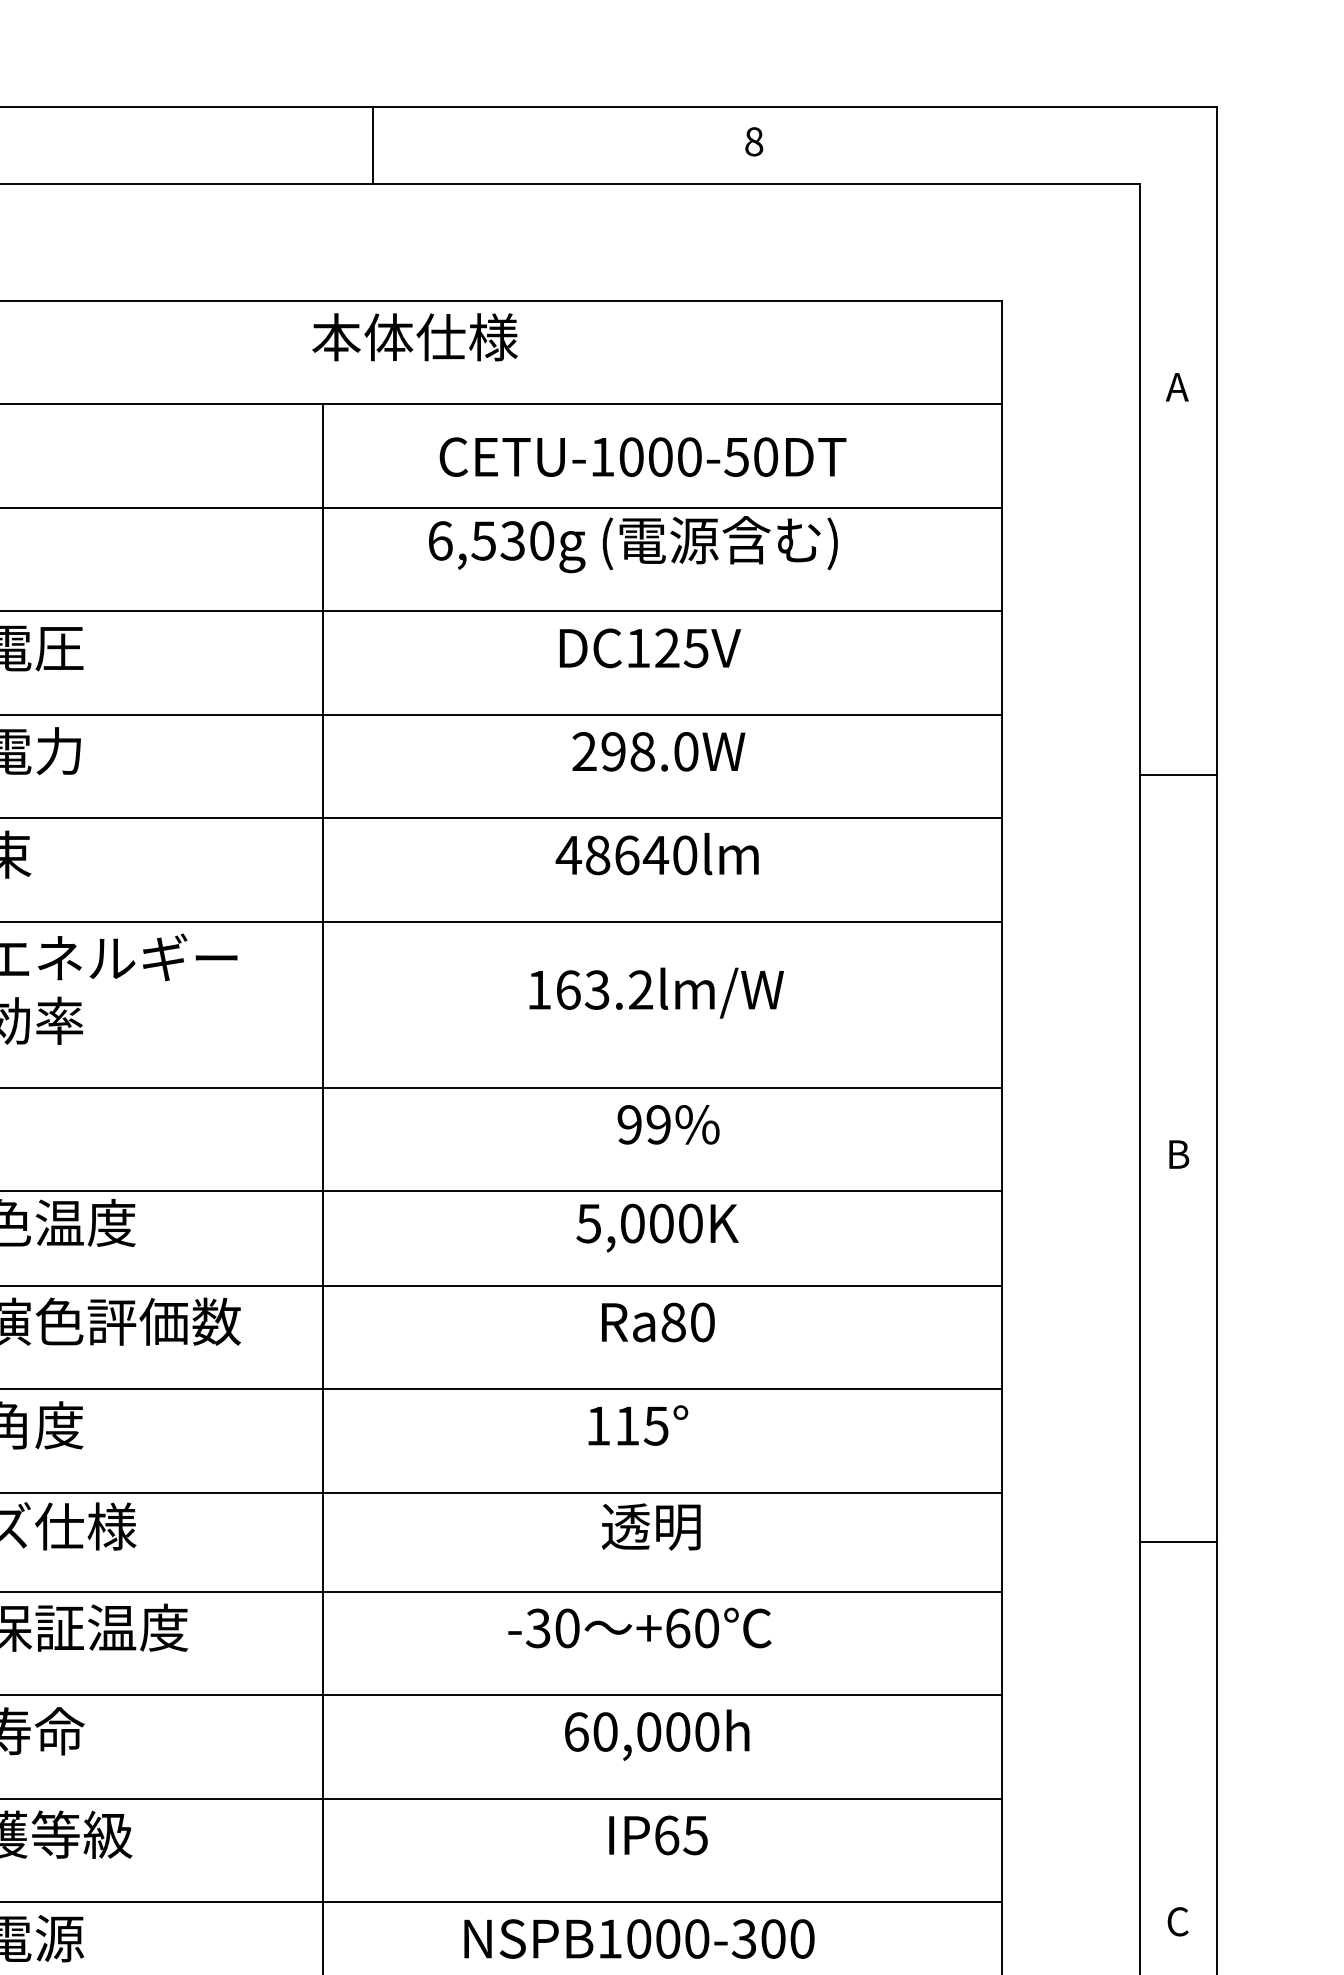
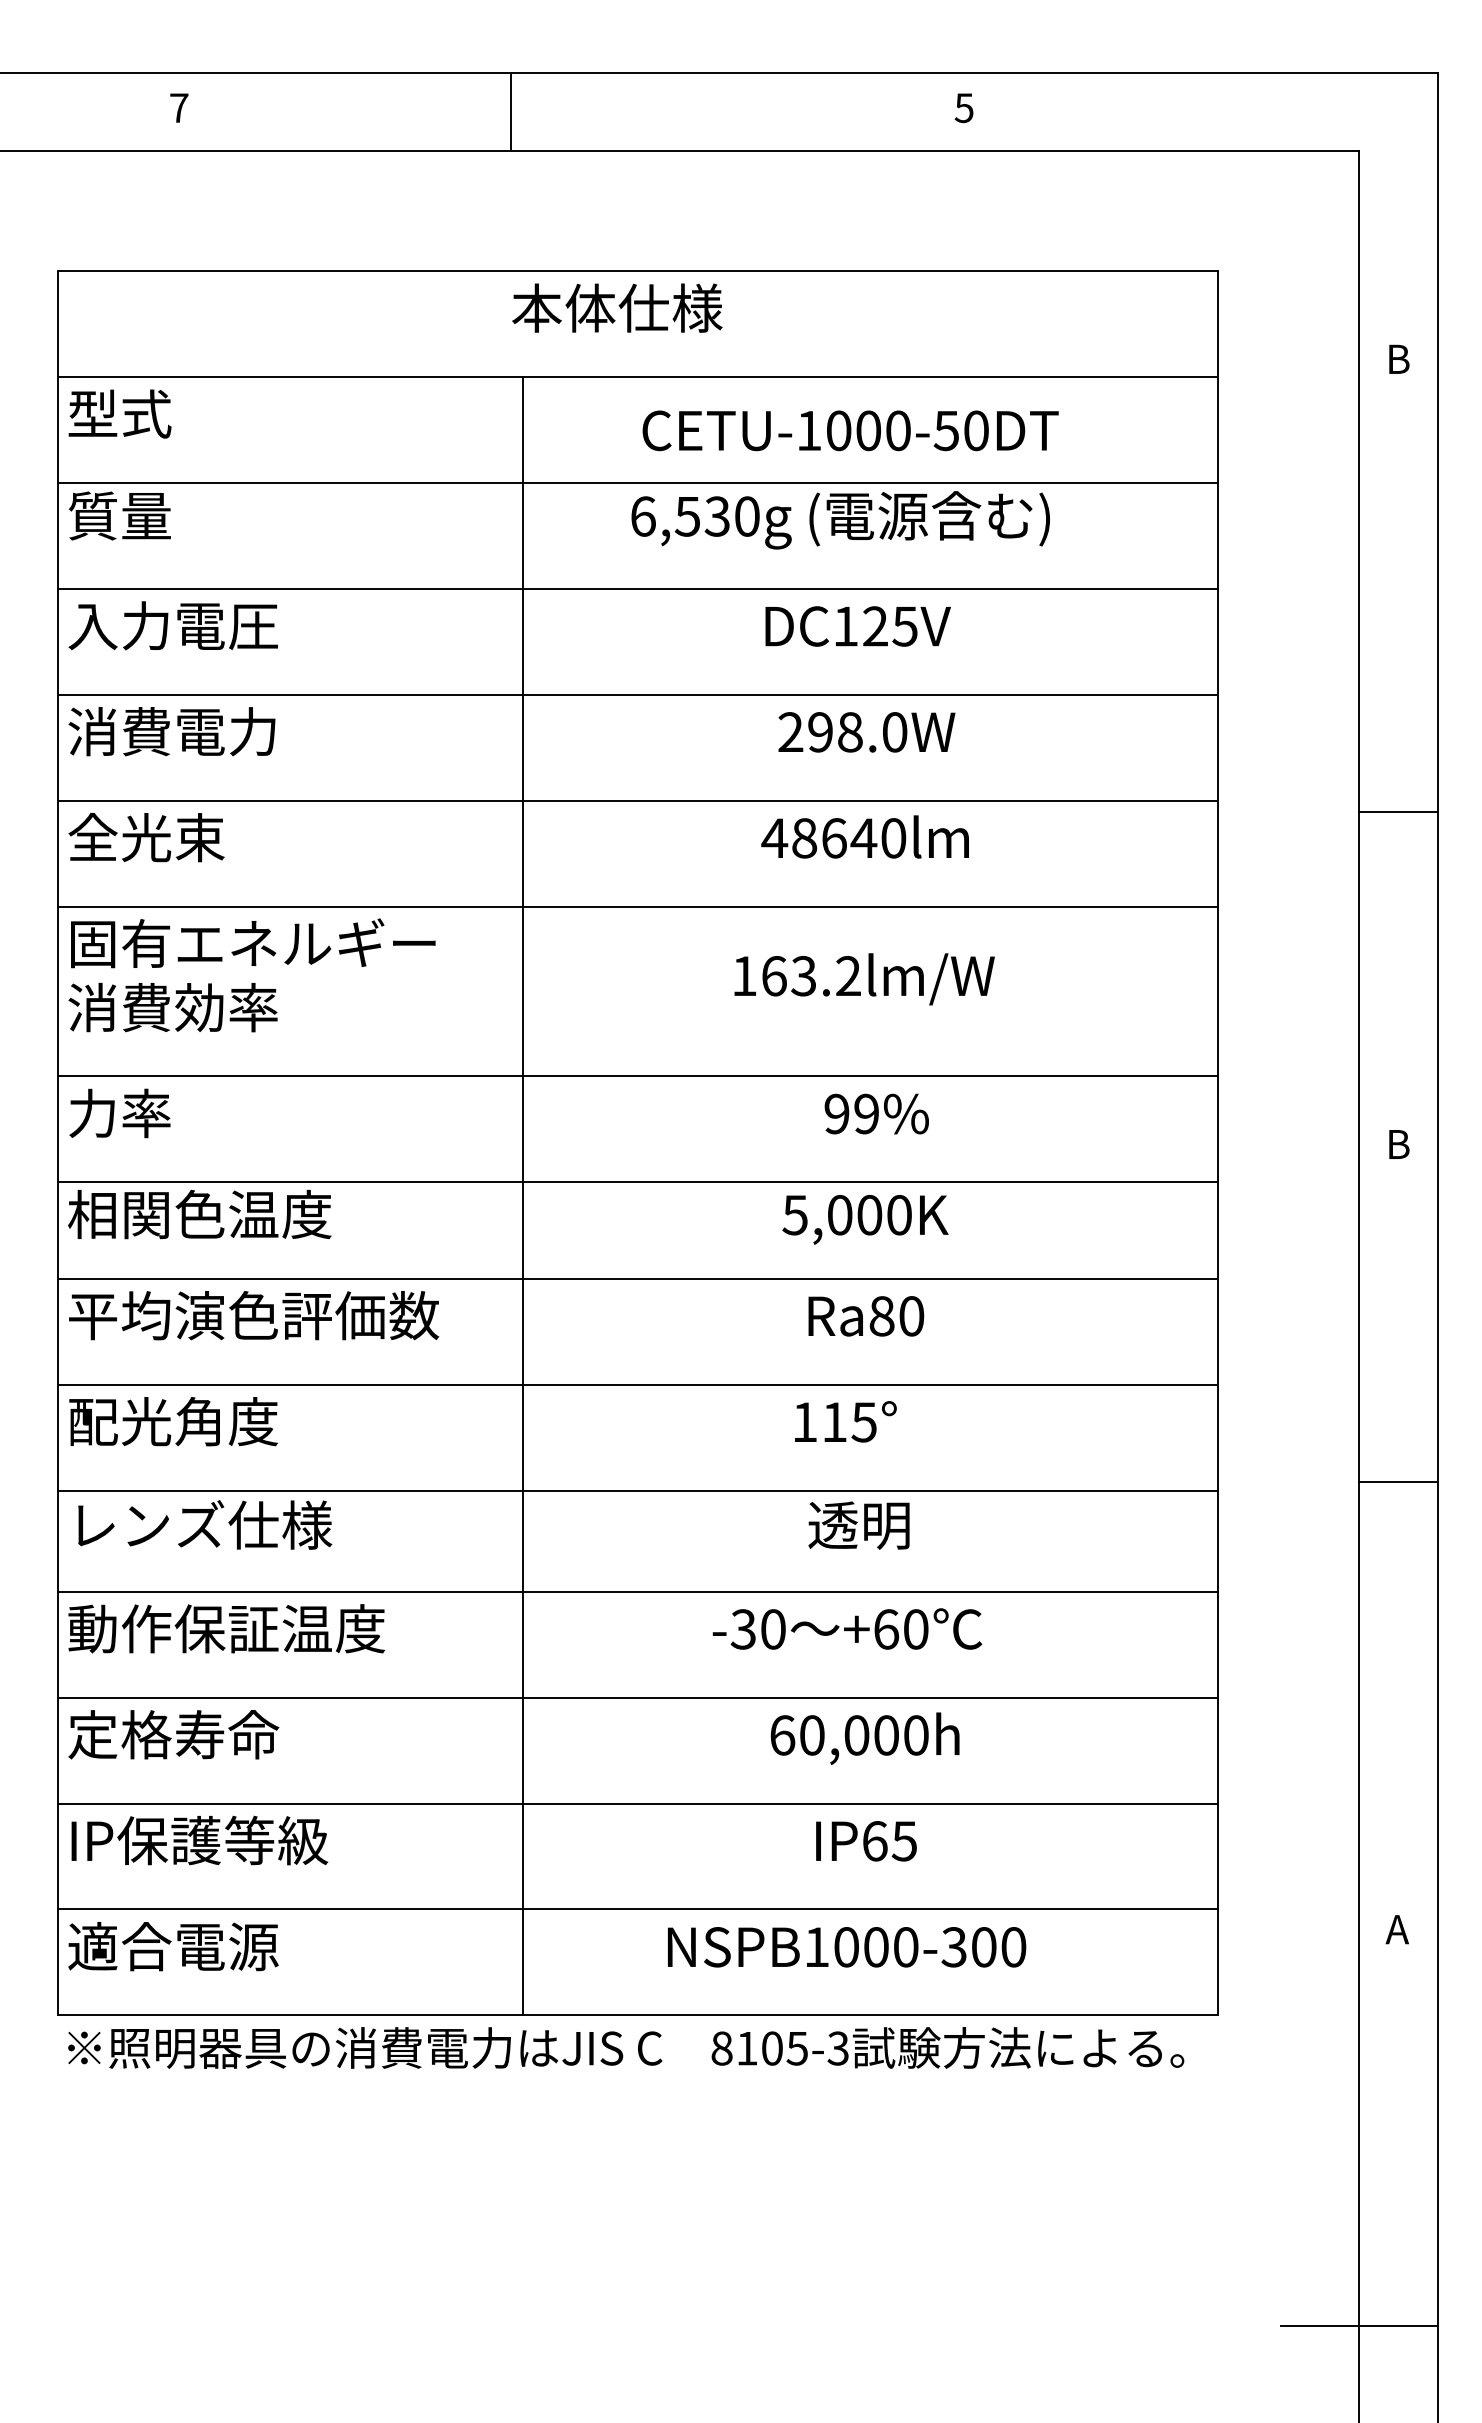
text: (753, 141) -> (963, 107), 8 -> 5
line: (372, 145) -> (510, 111), moved
text: (1177, 386) -> (1397, 358), A -> B
line: (1178, 774) -> (1398, 811), moved
line: (1178, 1541) -> (1398, 1481), moved
text: (1176, 1921) -> (1396, 1929), C -> A

